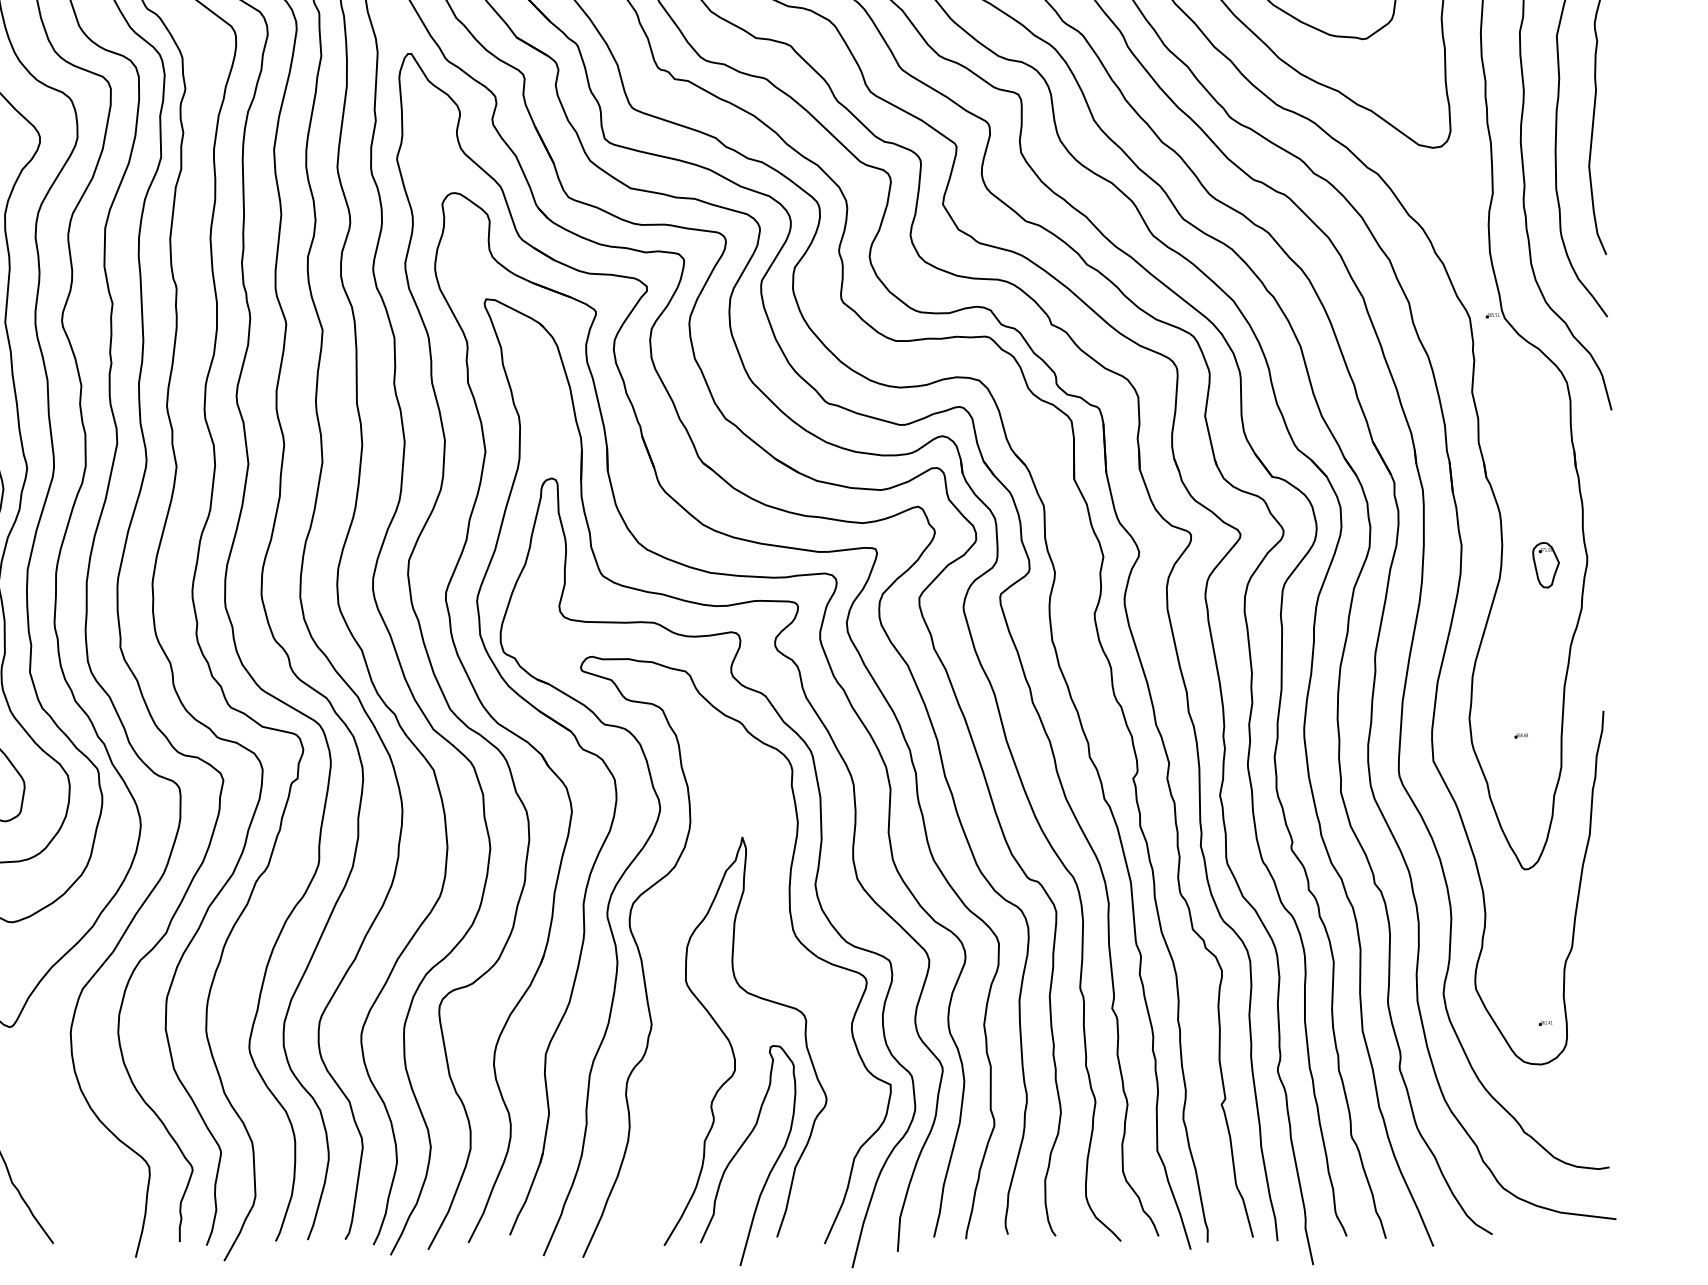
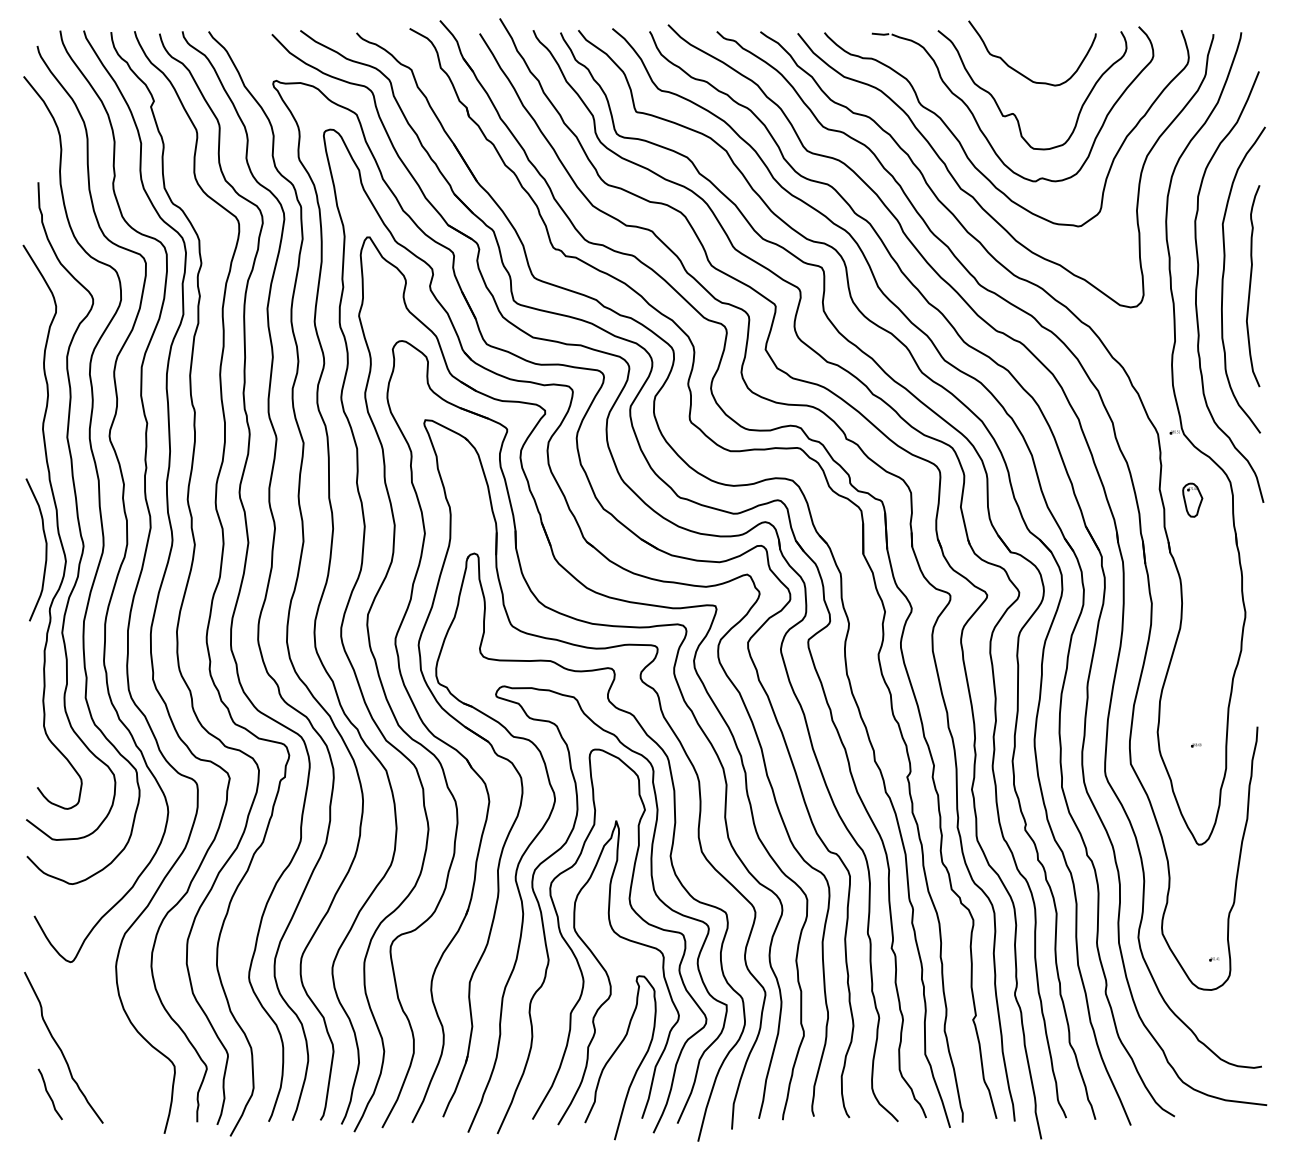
part: (1545, 564) -> (1192, 499), moved
curve: (774, 968) -> (640, 918), added

